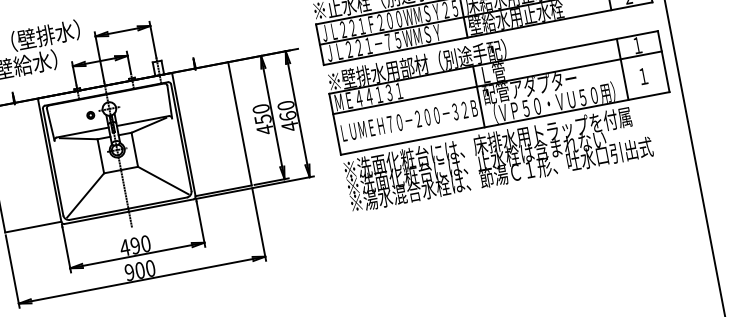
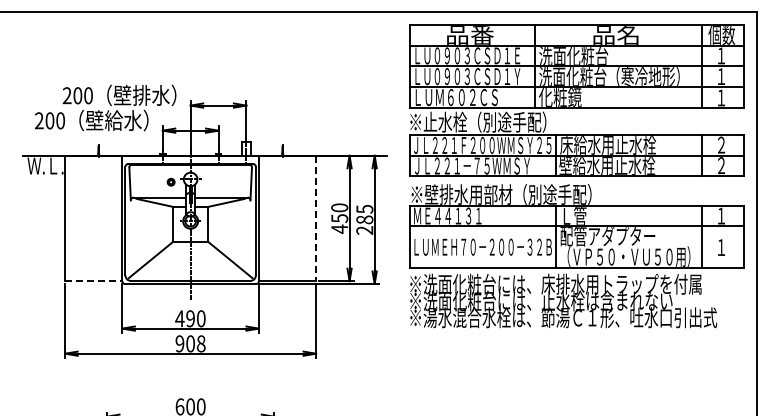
text: (287, 115) -> (364, 219), 460 -> 285
line: (240, 123) -> (316, 218), solid -> dashed
line: (33, 227) -> (93, 281), solid -> dashed
text: (150, 269) -> (200, 344), 900 -> 908

